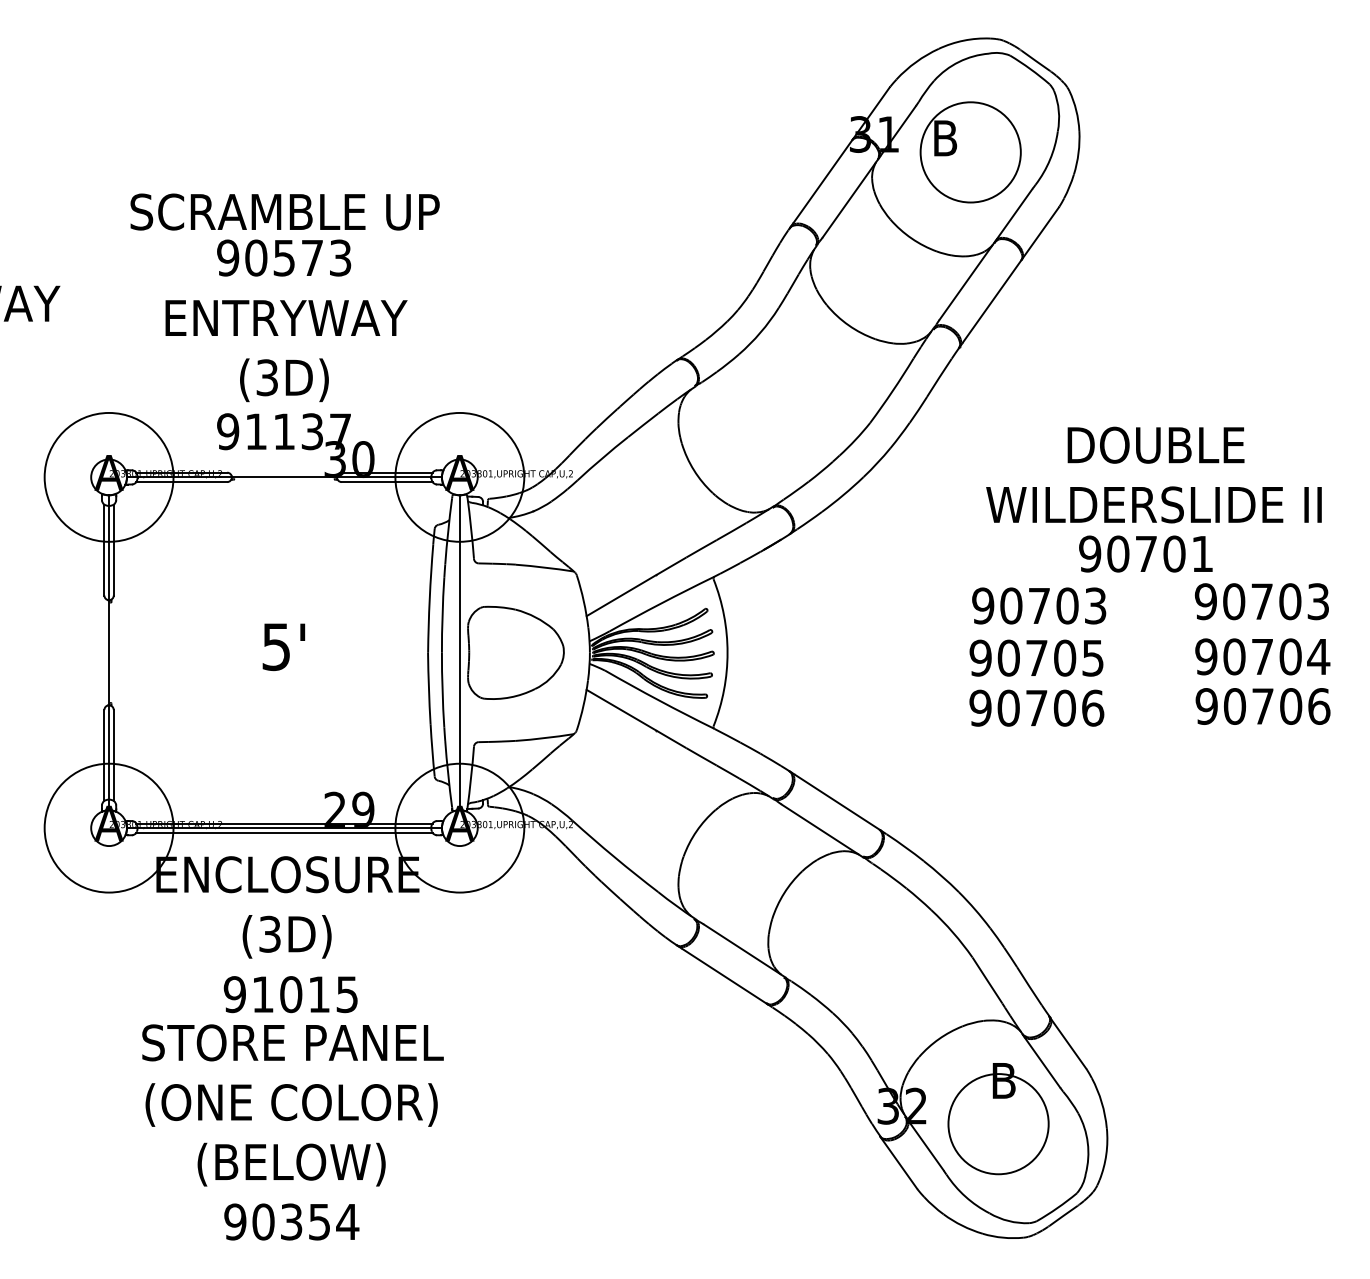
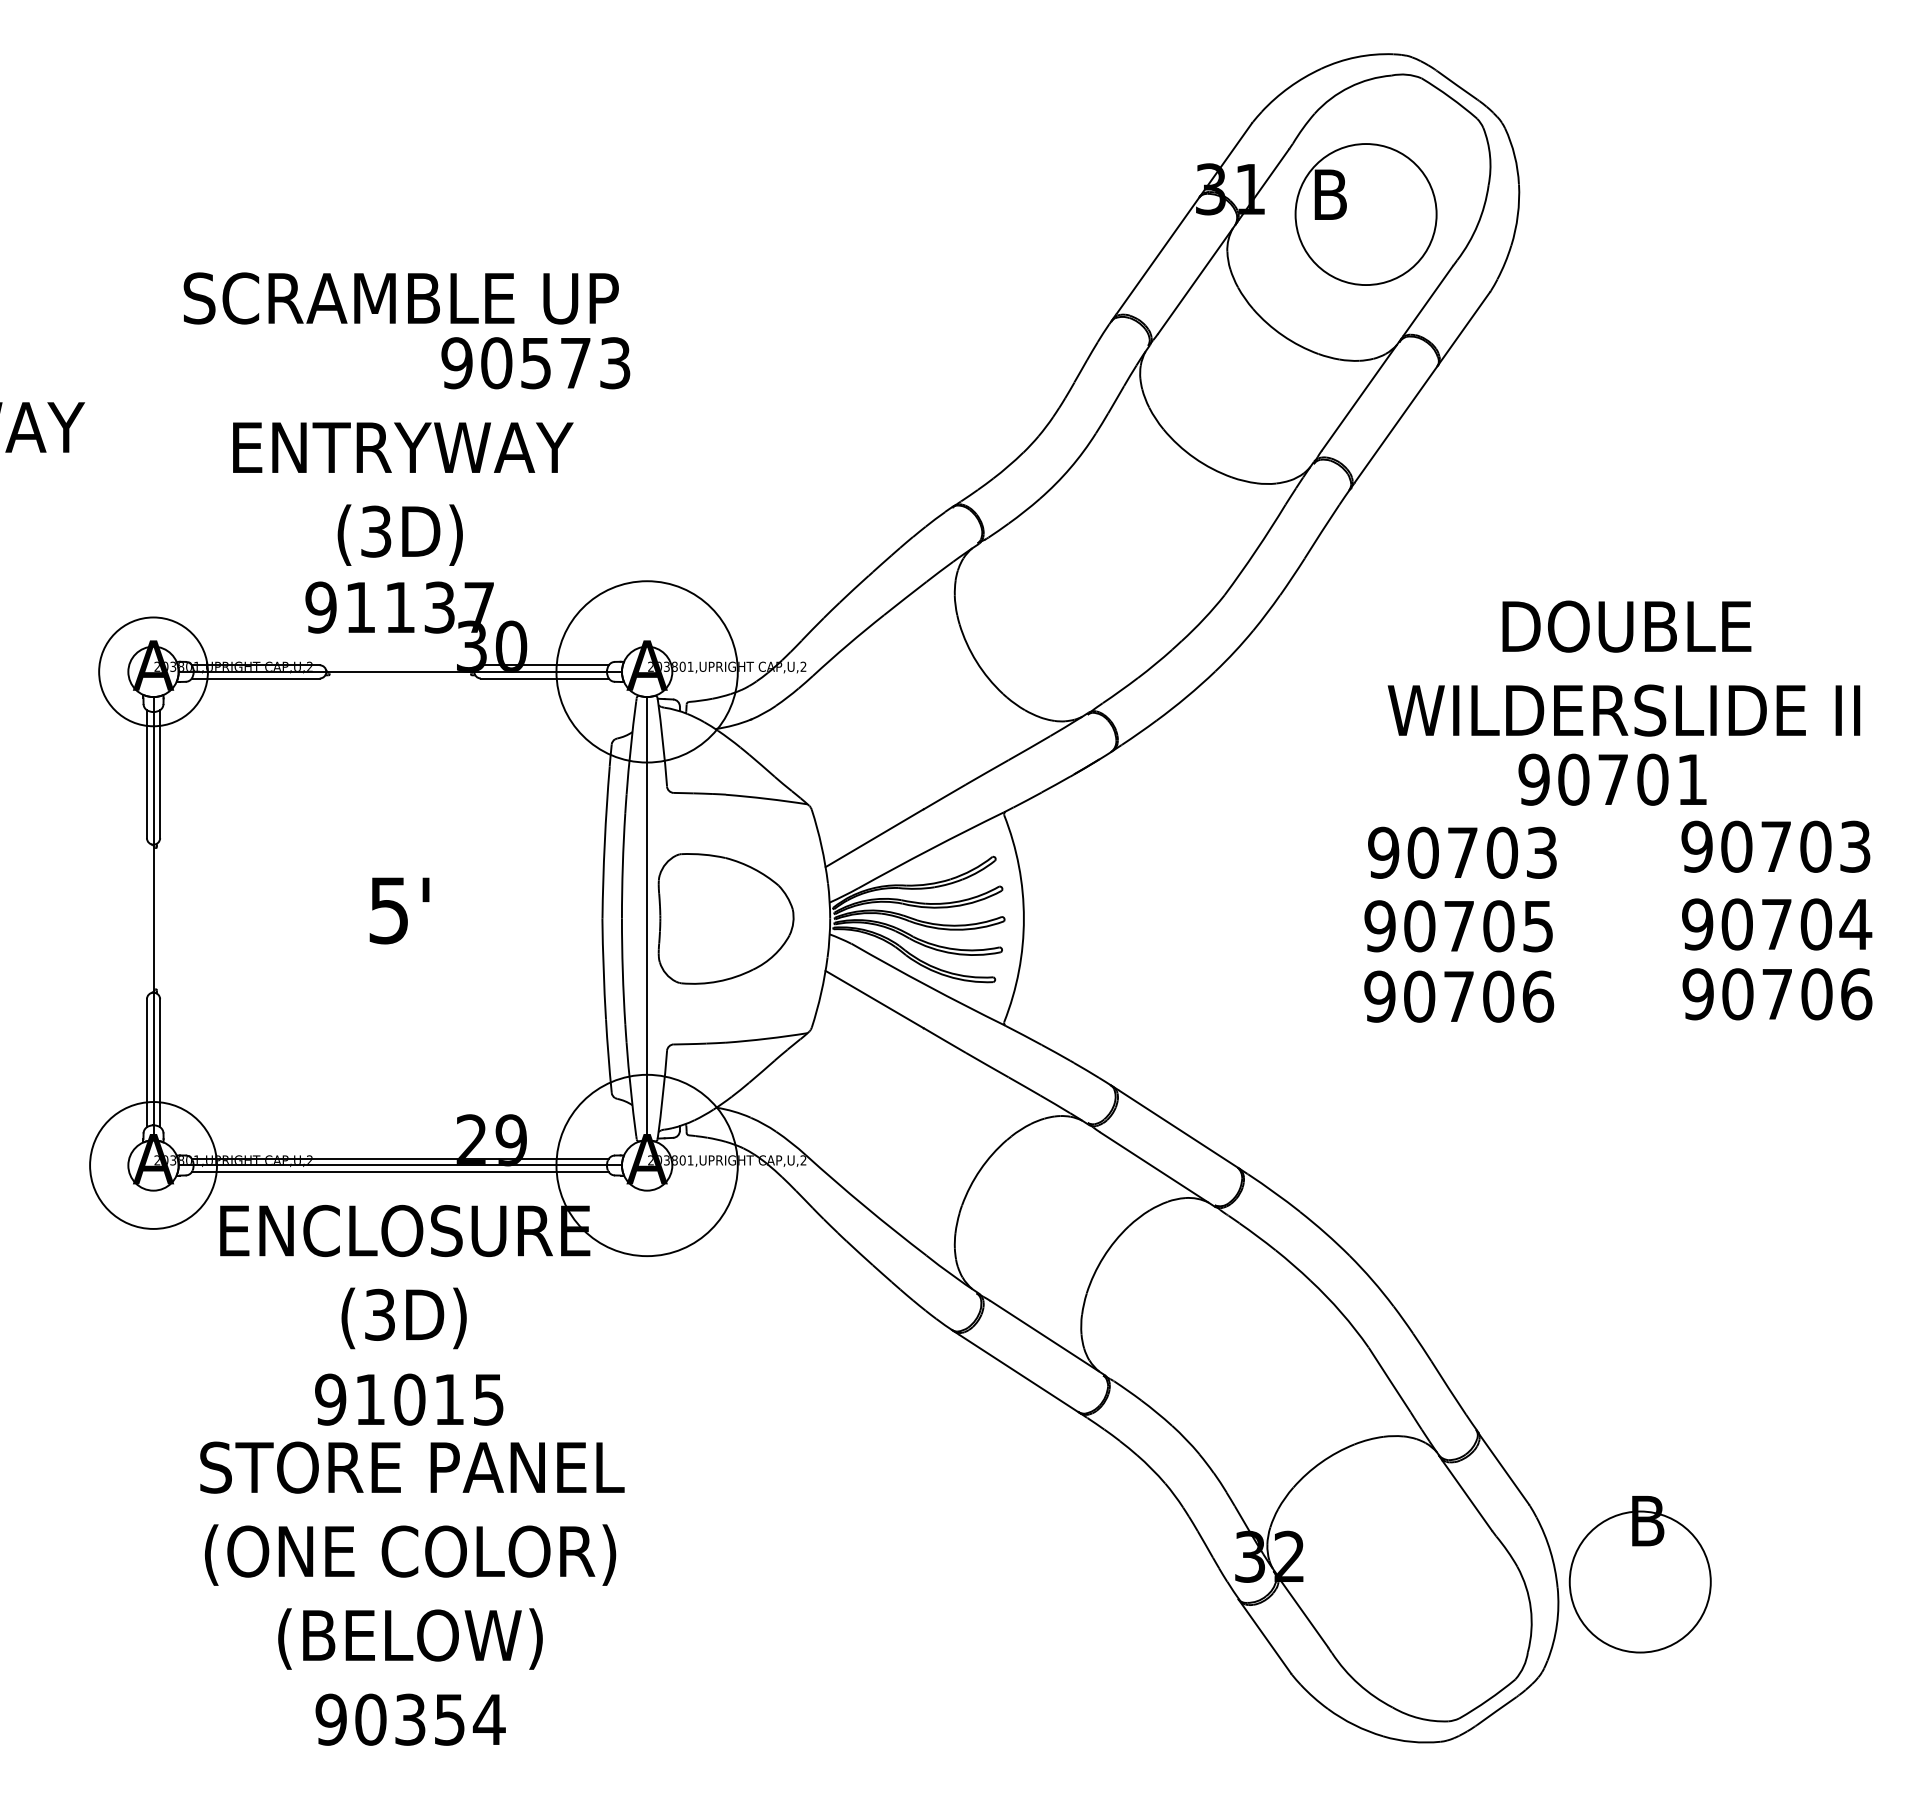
text: (283, 258) -> (535, 363), moved
circle: (109, 477) -> (153, 671), size x0.6
circle: (109, 828) -> (153, 1165), size x0.7
part: (998, 1118) -> (1639, 1574), moved

